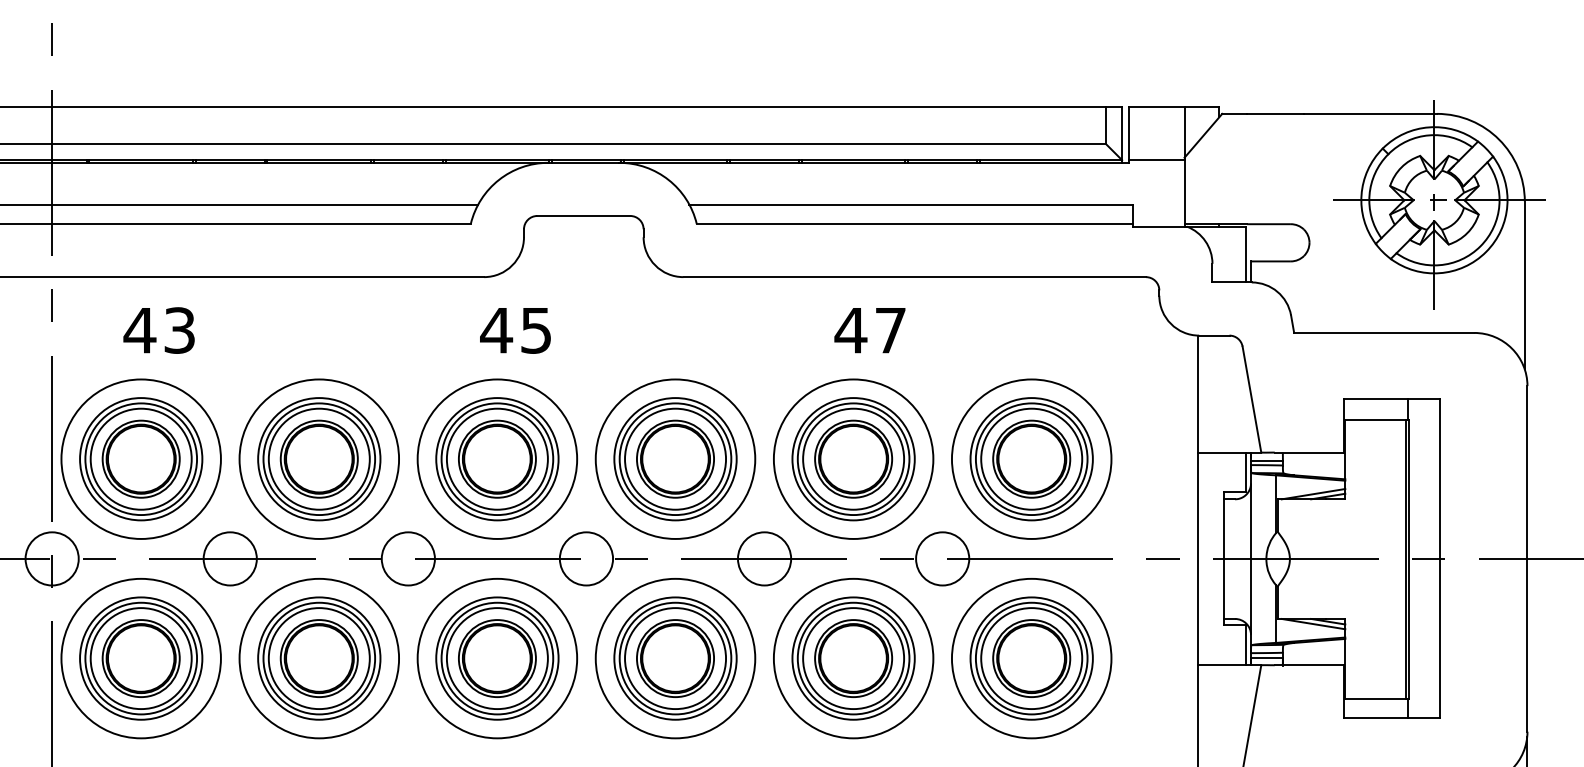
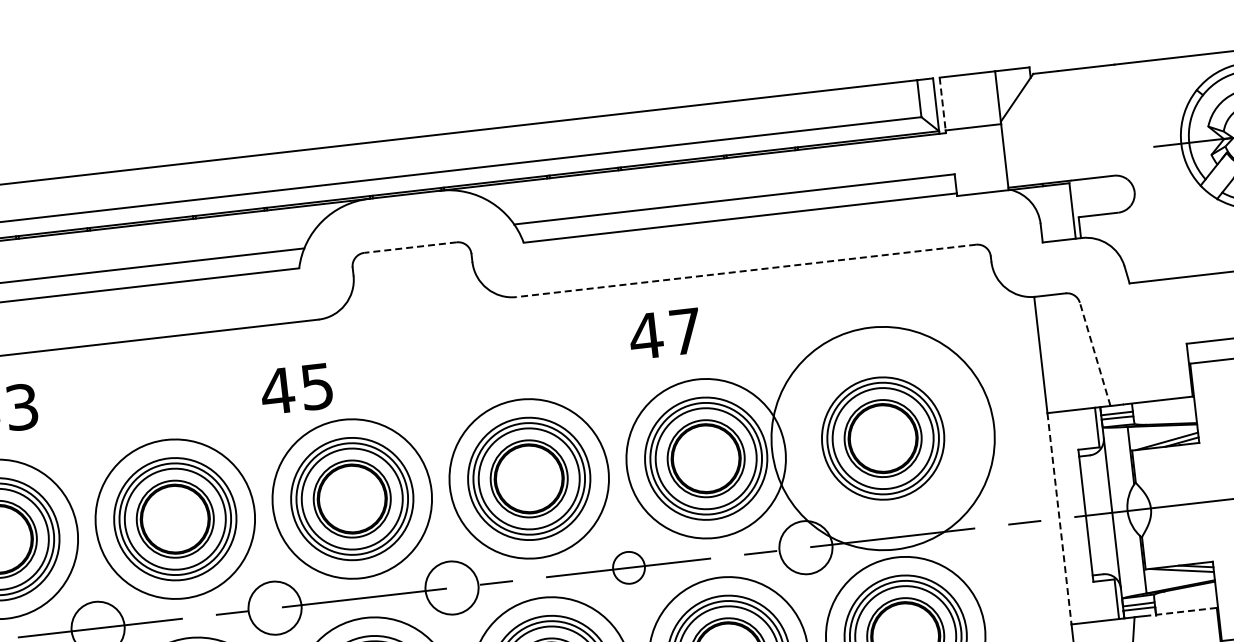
line: (1128, 133) -> (942, 103), solid -> dashed
line: (583, 216) -> (410, 248), solid -> dashed
line: (914, 277) -> (746, 271), solid -> dashed
text: (515, 330) -> (296, 388), moved
text: (869, 330) -> (664, 333), moved
line: (1251, 399) -> (1094, 354), solid -> dashed
circle: (1031, 458) -> (882, 437), size x1.4
circle: (764, 558) -> (628, 567), size x0.6
line: (1197, 559) -> (1059, 519), solid -> dashed
line: (1309, 665) -> (1182, 612), solid -> dashed

